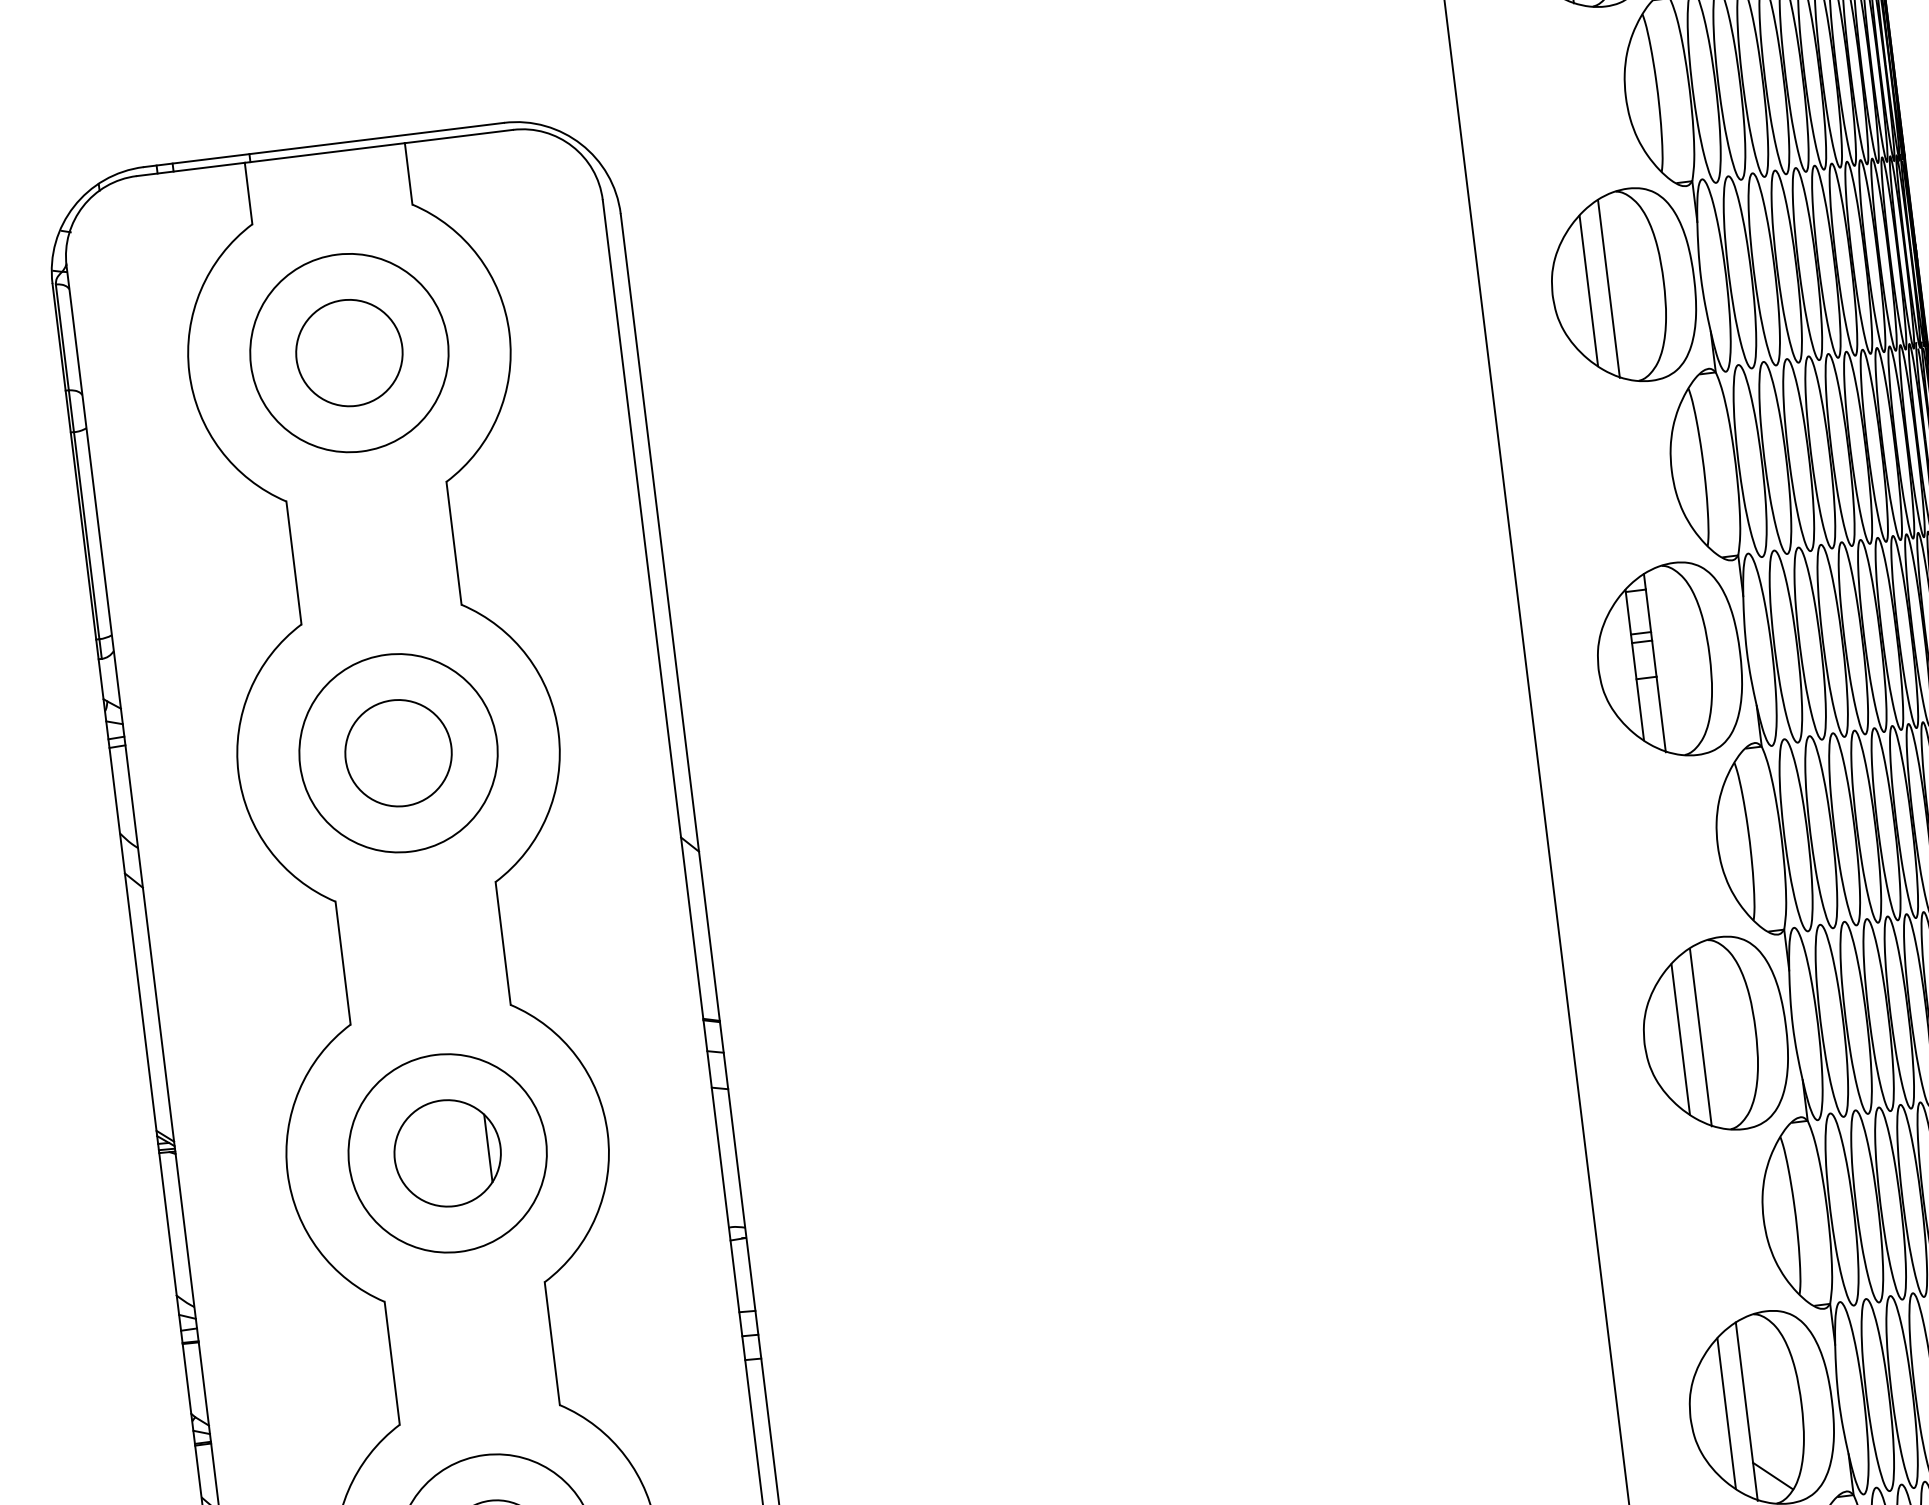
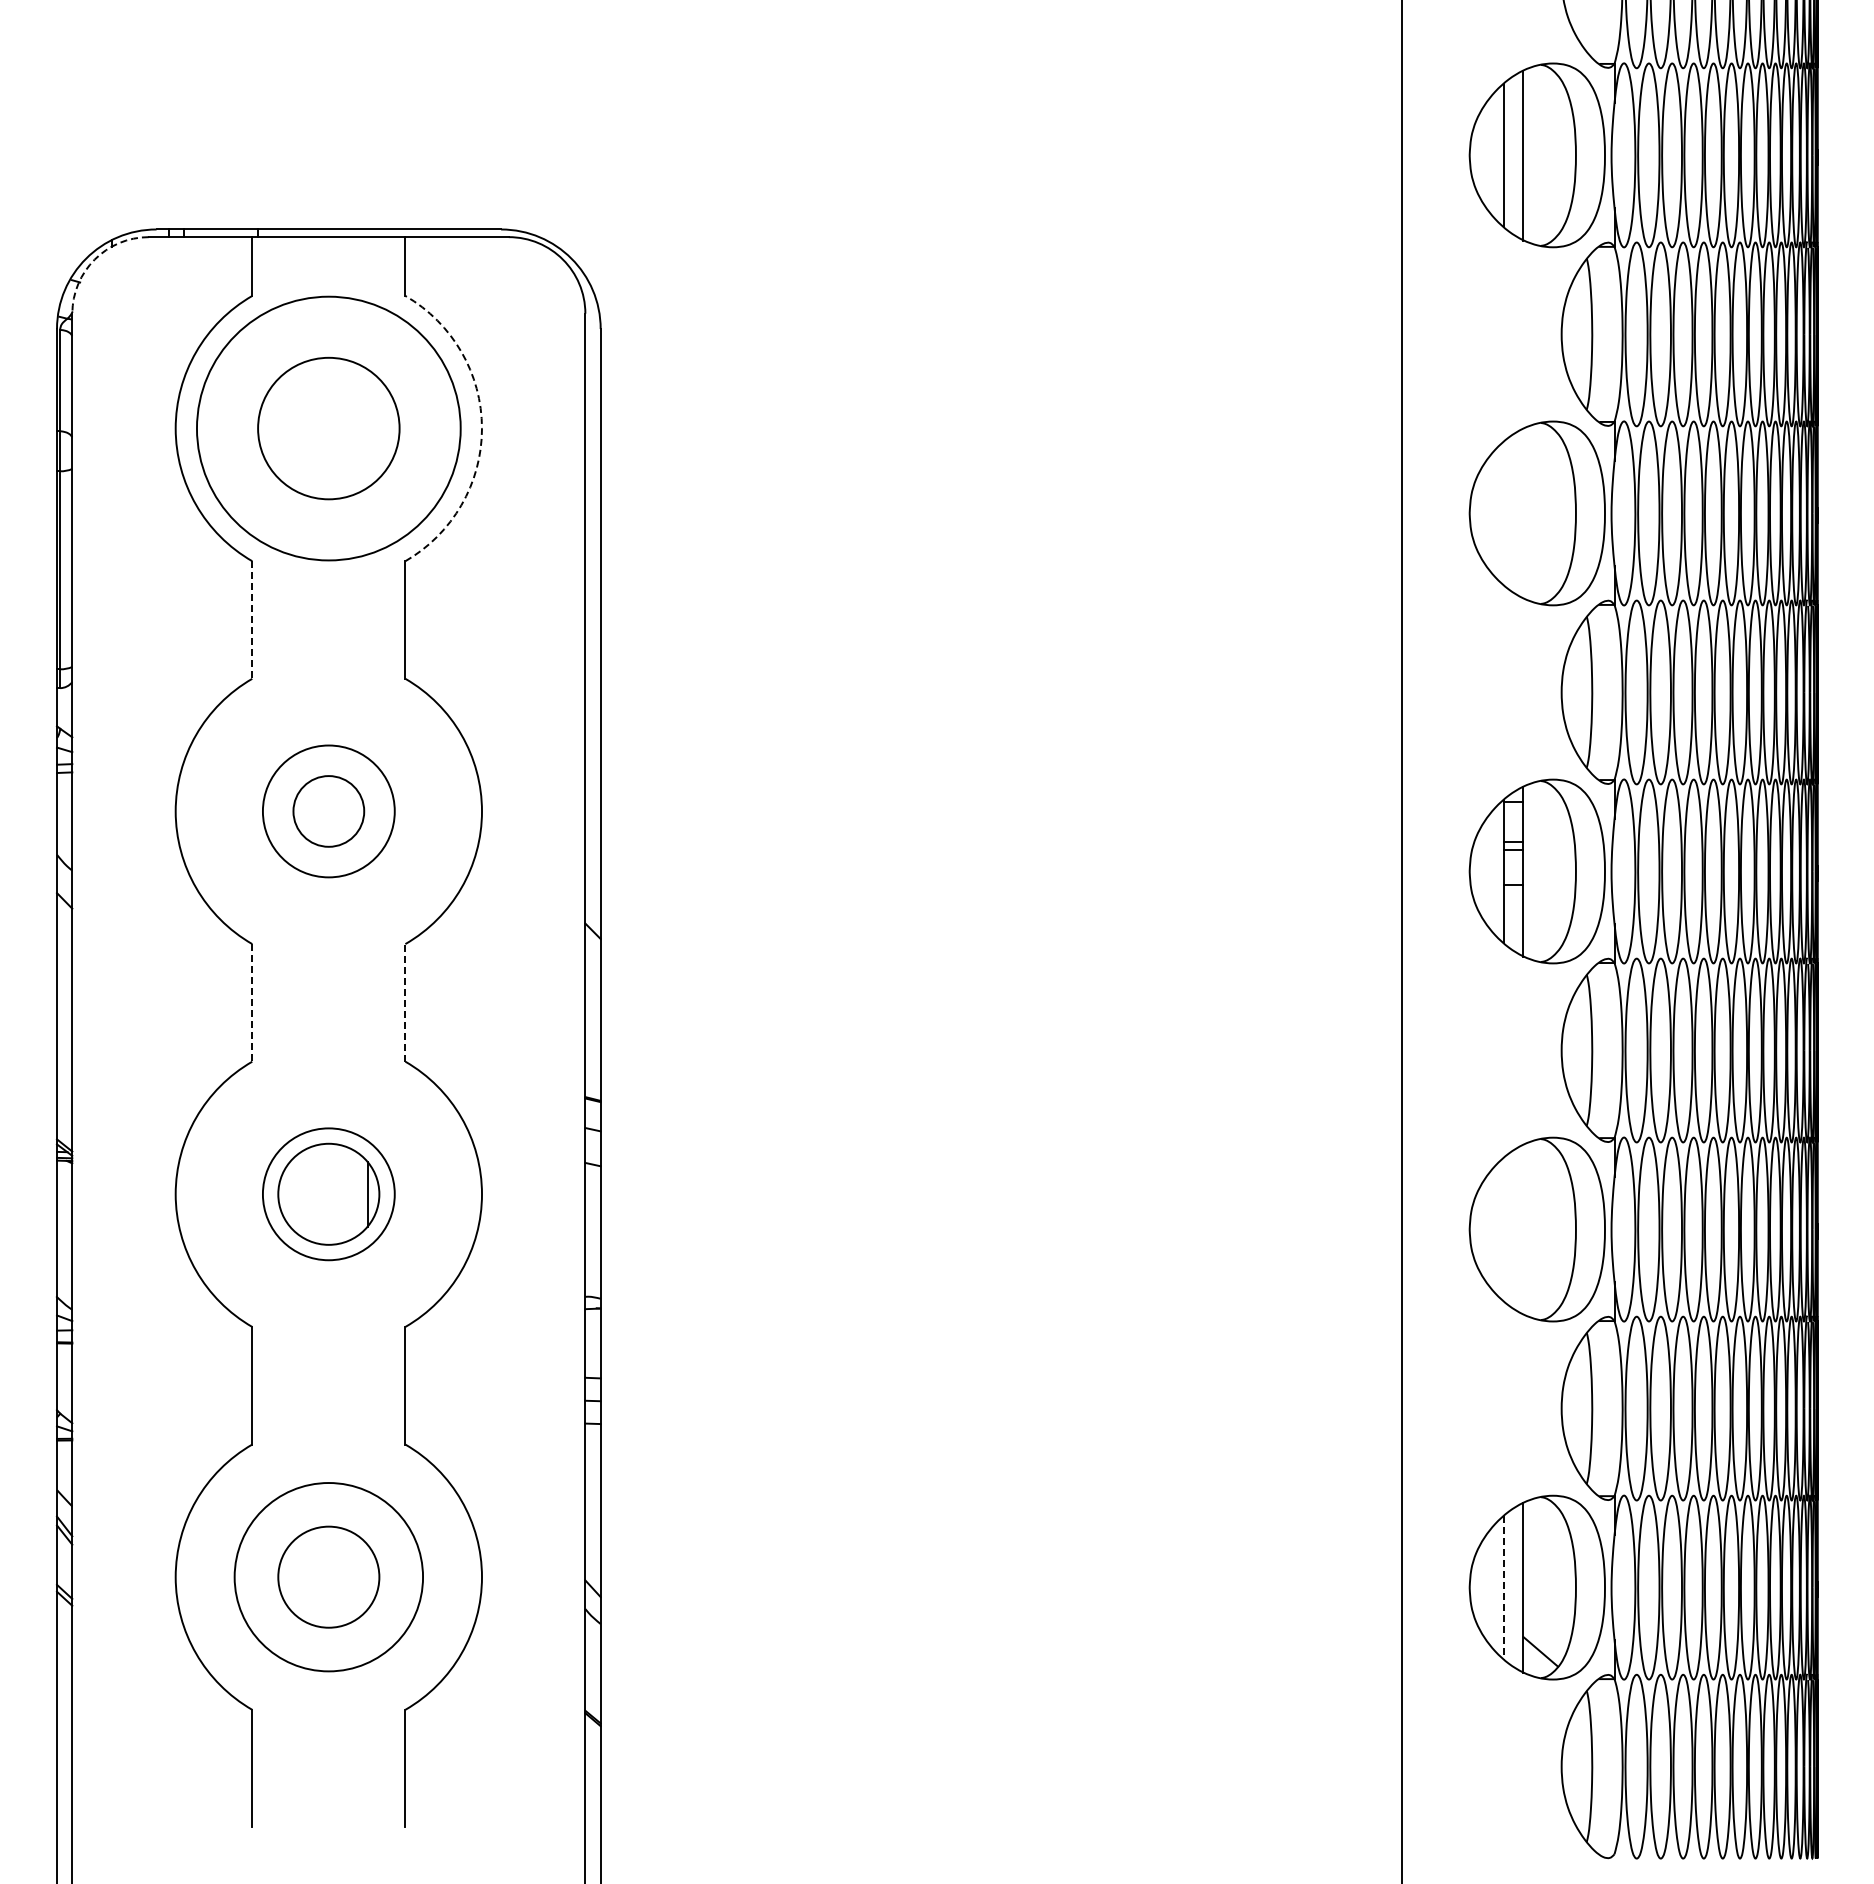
arc: (82, 206) -> (94, 259), solid -> dashed
line: (1608, 288) -> (1523, 513), removed
line: (1589, 290) -> (1504, 513), removed
arc: (510, 333) -> (482, 428), solid -> dashed
circle: (349, 353) -> (328, 428), size x1.4
circle: (349, 353) -> (328, 428), size x1.4
line: (294, 563) -> (252, 620), solid -> dashed
circle: (398, 752) -> (328, 810), size x0.7
circle: (398, 753) -> (328, 811), size x0.7
line: (503, 943) -> (405, 1002), solid -> dashed
line: (343, 962) -> (252, 1002), solid -> dashed
line: (1700, 1037) -> (1523, 1230), removed
line: (1680, 1039) -> (1504, 1229), removed
circle: (447, 1153) -> (328, 1194), size x0.7
line: (1726, 1413) -> (1504, 1587), solid -> dashed

